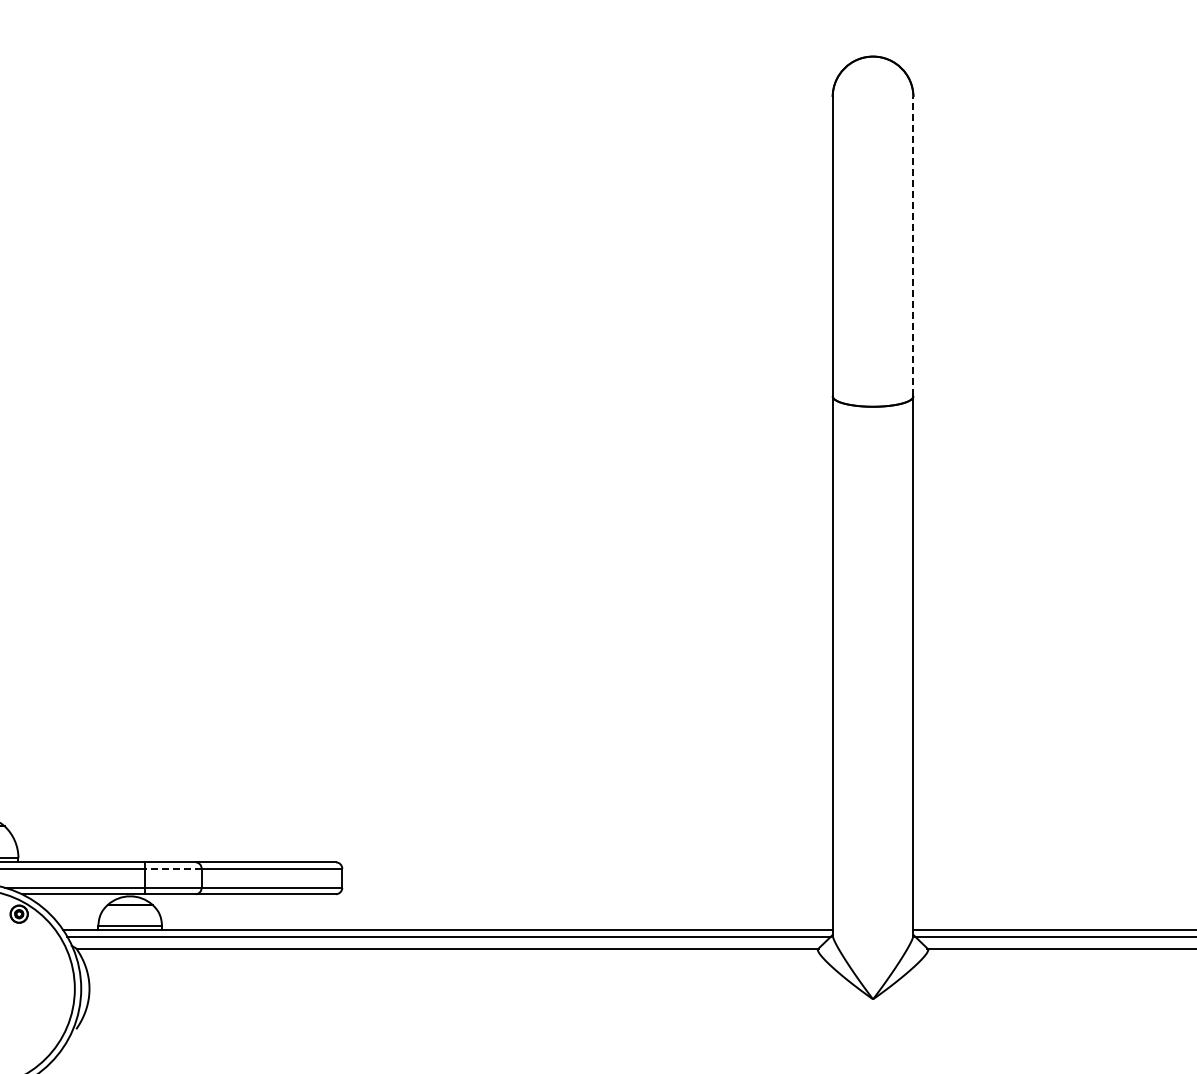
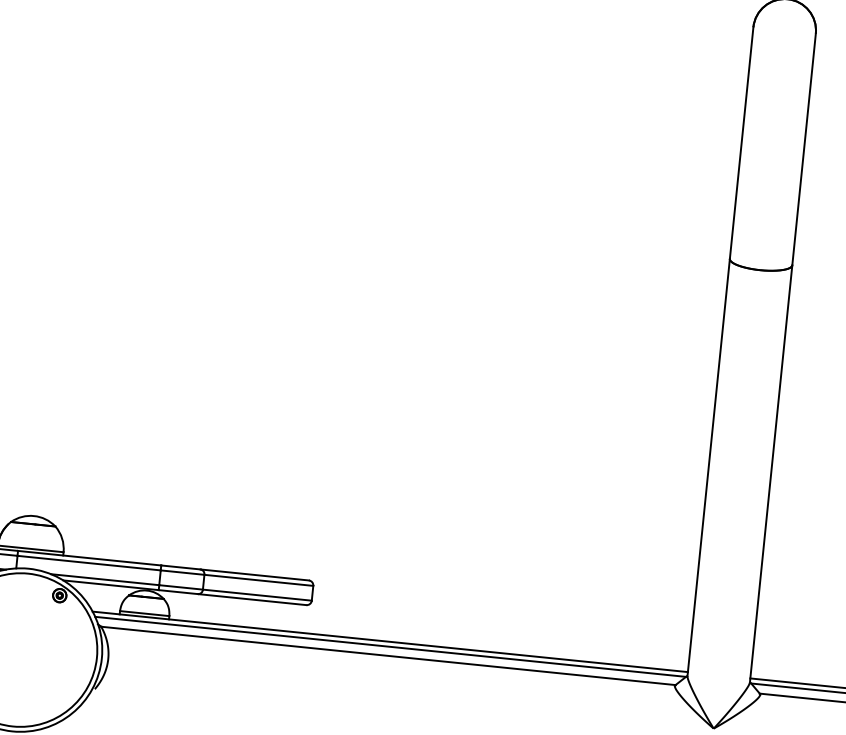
line: (913, 246) -> (804, 149), dashed -> solid
line: (172, 868) -> (181, 572), dashed -> solid

